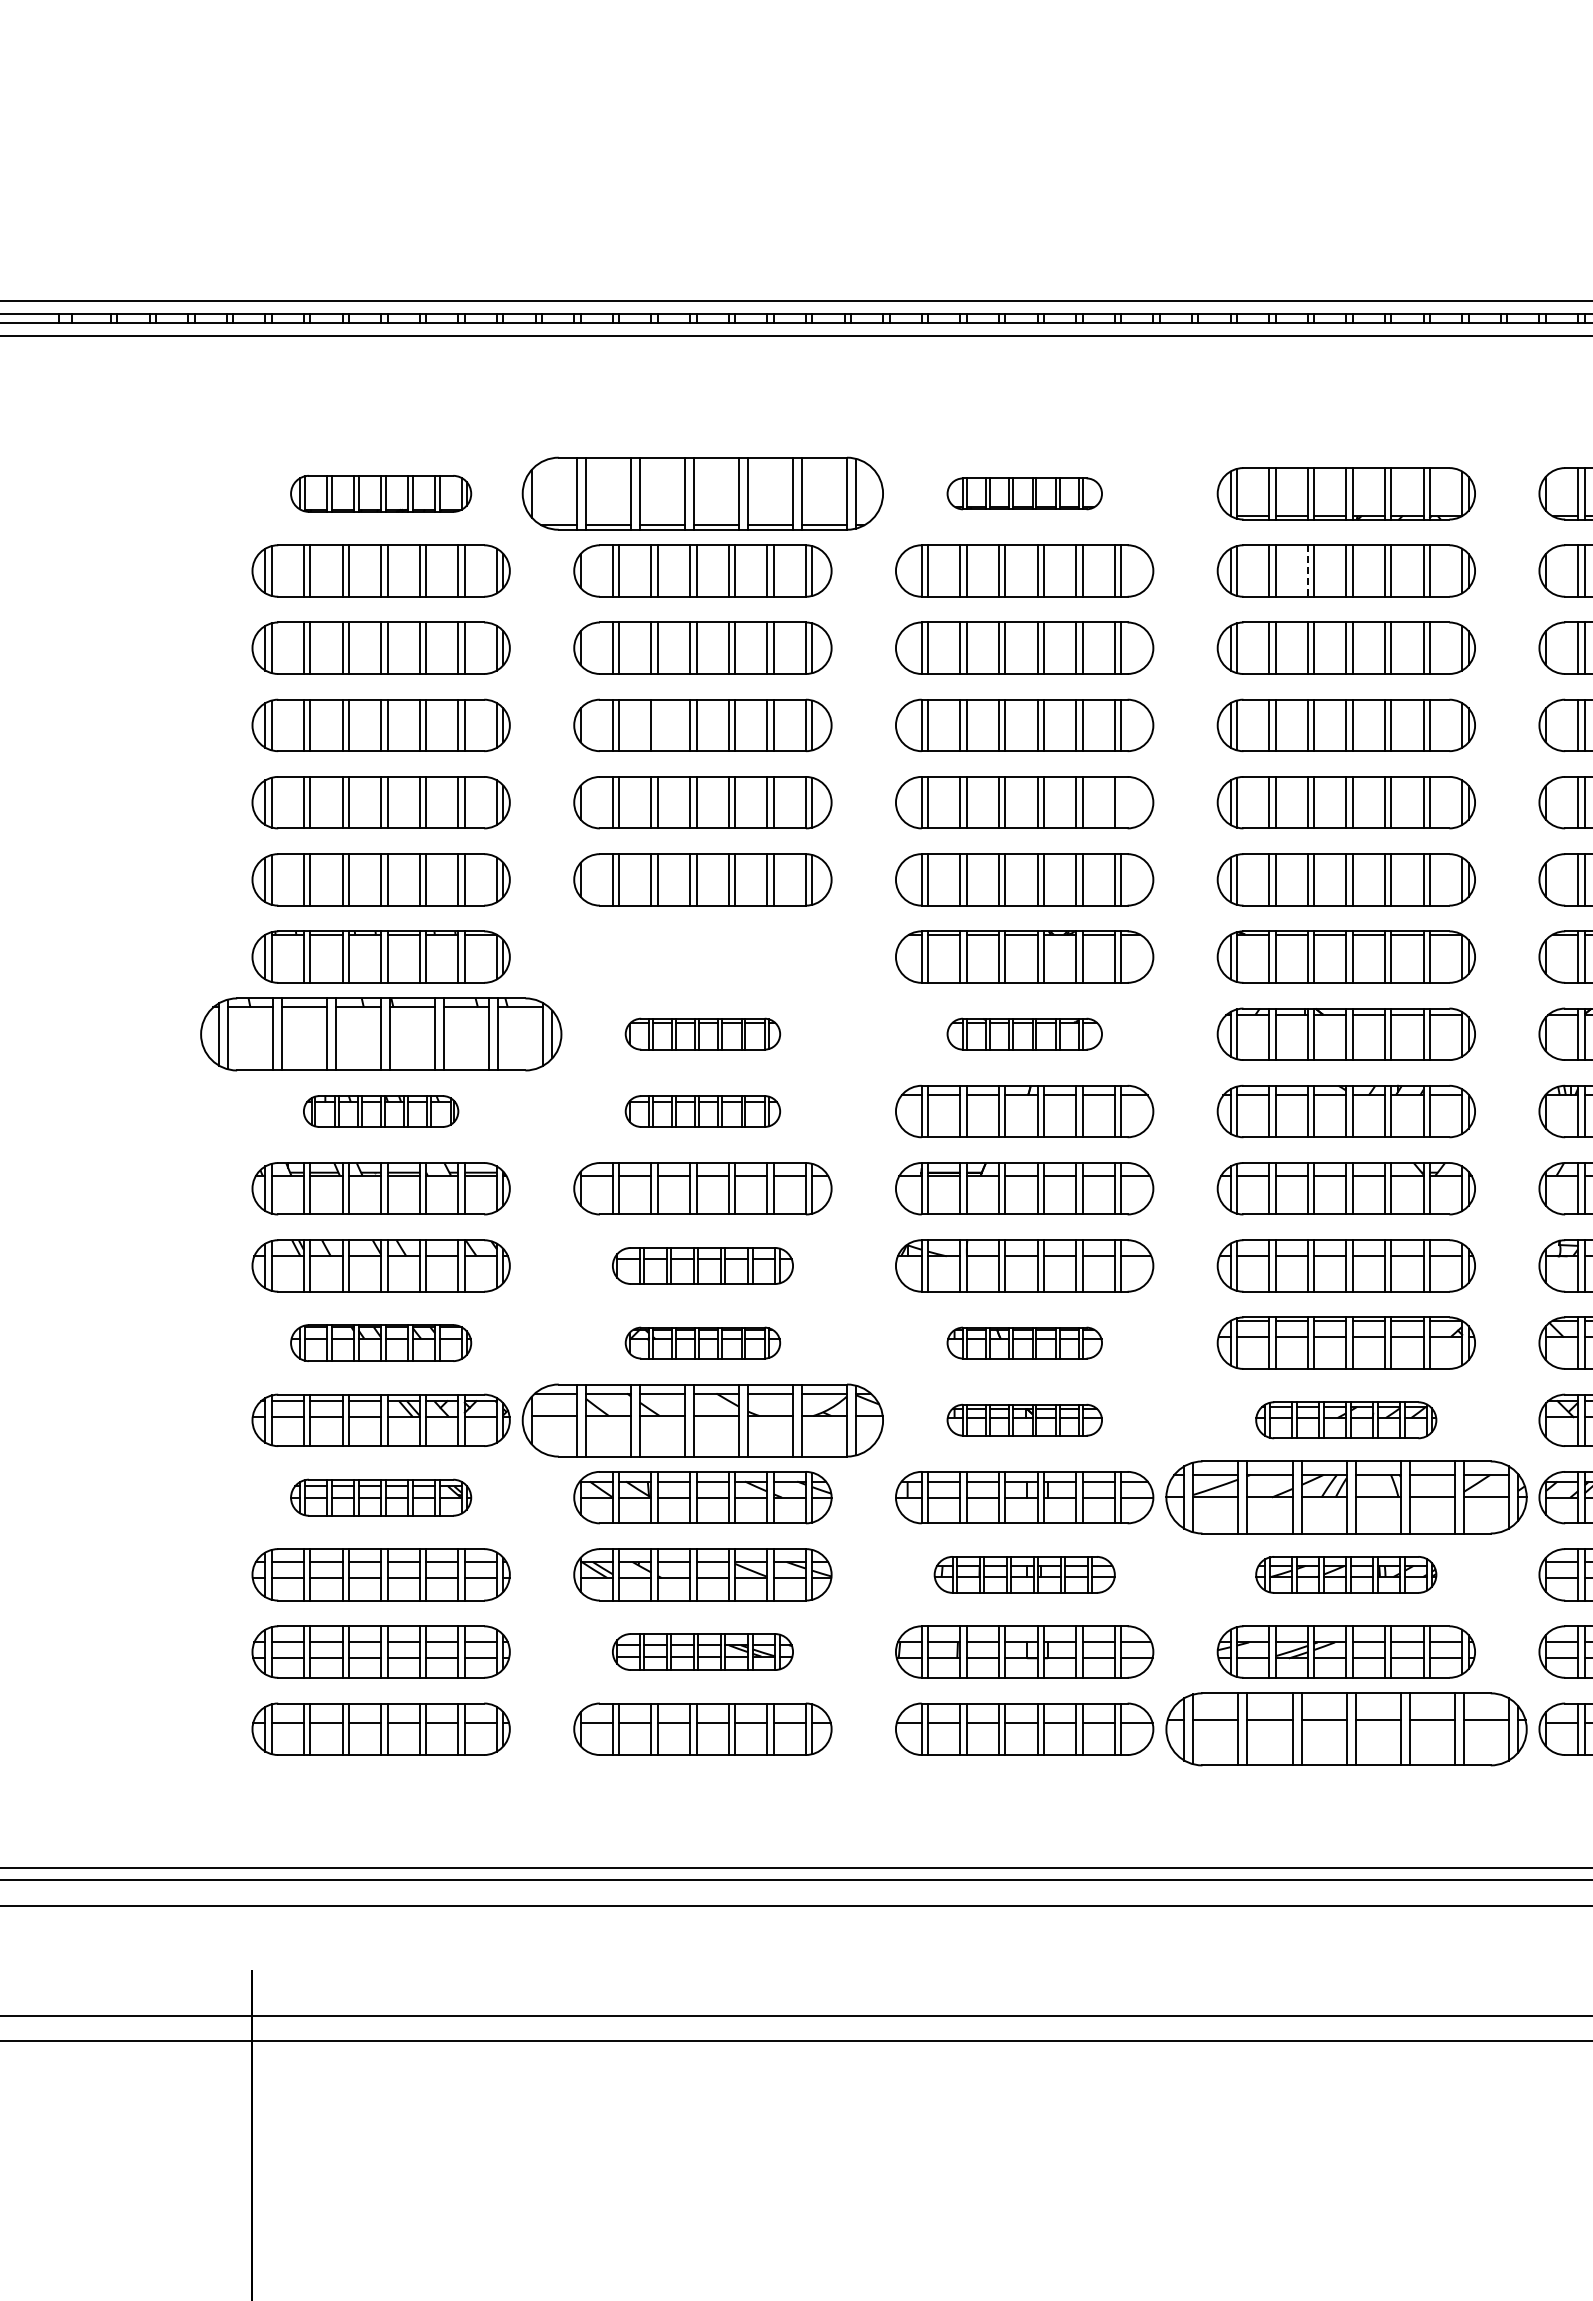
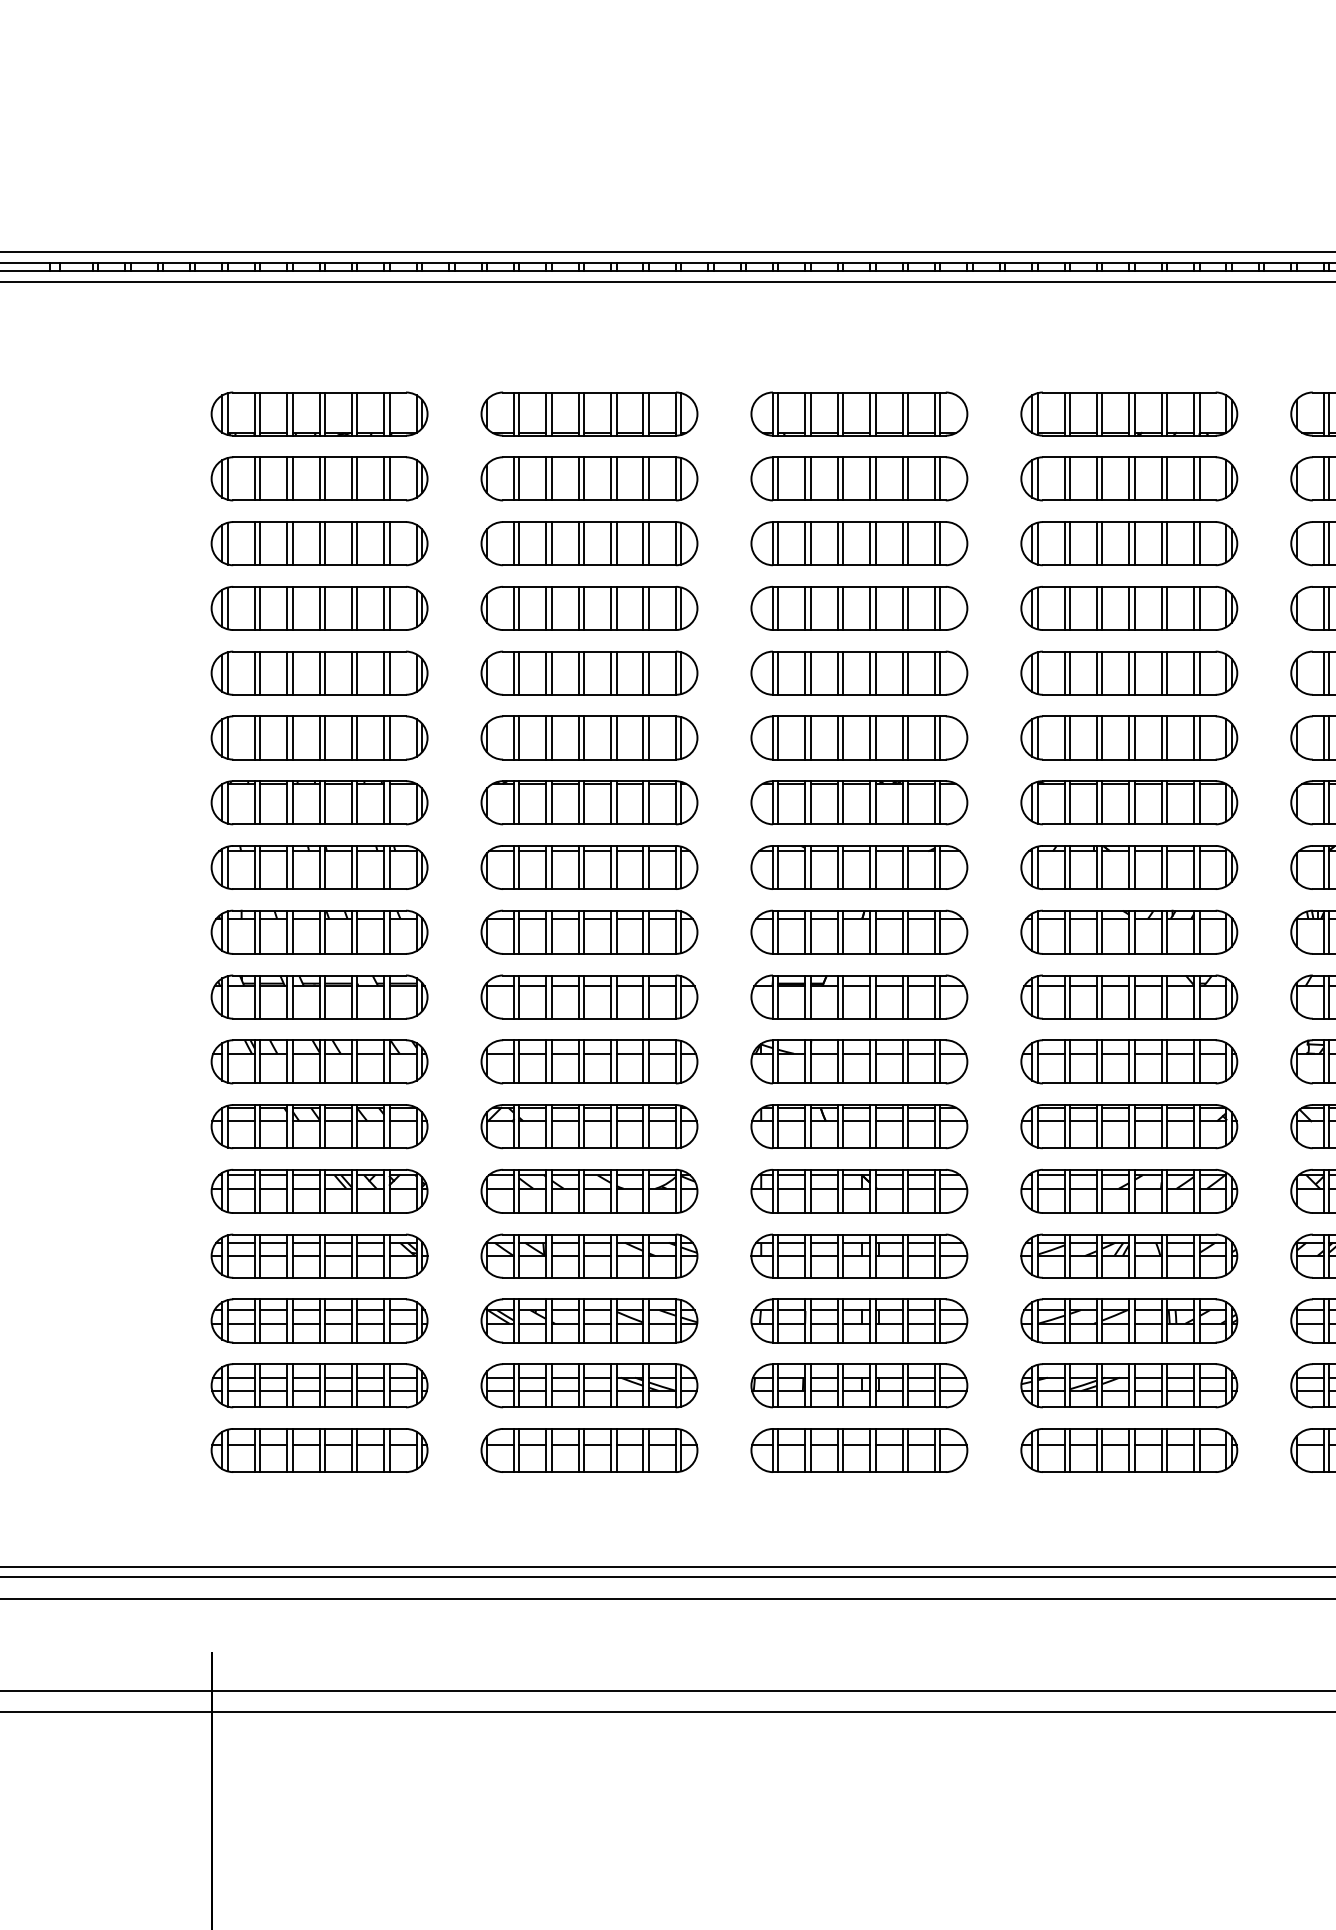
part: (380, 493) -> (319, 413), size x1.43
part: (702, 493) -> (589, 413), size x0.71
part: (1024, 493) -> (859, 413), size x1.67
line: (1307, 571) -> (1096, 479), dashed -> solid
line: (657, 725) -> (551, 608), added
line: (1121, 802) -> (940, 673), added
part: (702, 956) -> (589, 802), added
part: (380, 1033) -> (319, 866), size x0.71
part: (702, 1033) -> (589, 866), size x1.67
part: (1024, 1033) -> (859, 866), size x1.67
part: (380, 1111) -> (319, 932), size x1.67
part: (702, 1111) -> (589, 932), size x1.67
part: (702, 1265) -> (589, 1061), size x1.43
part: (380, 1342) -> (319, 1126), size x1.43
part: (702, 1342) -> (589, 1126), size x1.67
part: (1024, 1342) -> (859, 1126), size x1.67
part: (702, 1419) -> (589, 1190), size x0.71
part: (1024, 1419) -> (859, 1190), size x1.67
part: (1345, 1419) -> (1128, 1190), size x1.43
part: (380, 1497) -> (319, 1256), size x1.43
part: (1345, 1497) -> (1128, 1256), size x0.71
part: (1024, 1574) -> (859, 1320), size x1.43
part: (1345, 1574) -> (1128, 1320), size x1.43
part: (702, 1651) -> (589, 1385), size x1.43
part: (1345, 1728) -> (1128, 1449), size x0.71

